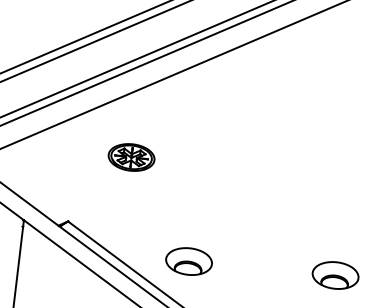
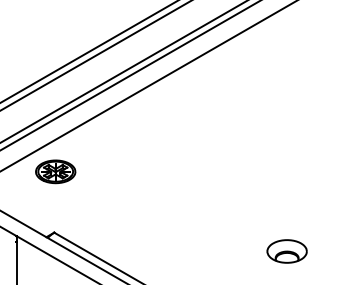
part: (131, 157) -> (55, 171), moved
part: (188, 261) -> (160, 254), removed

